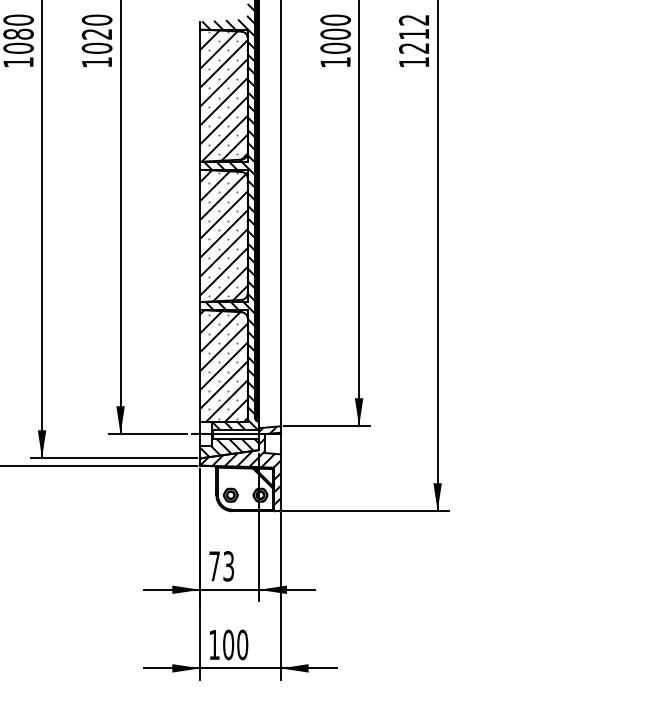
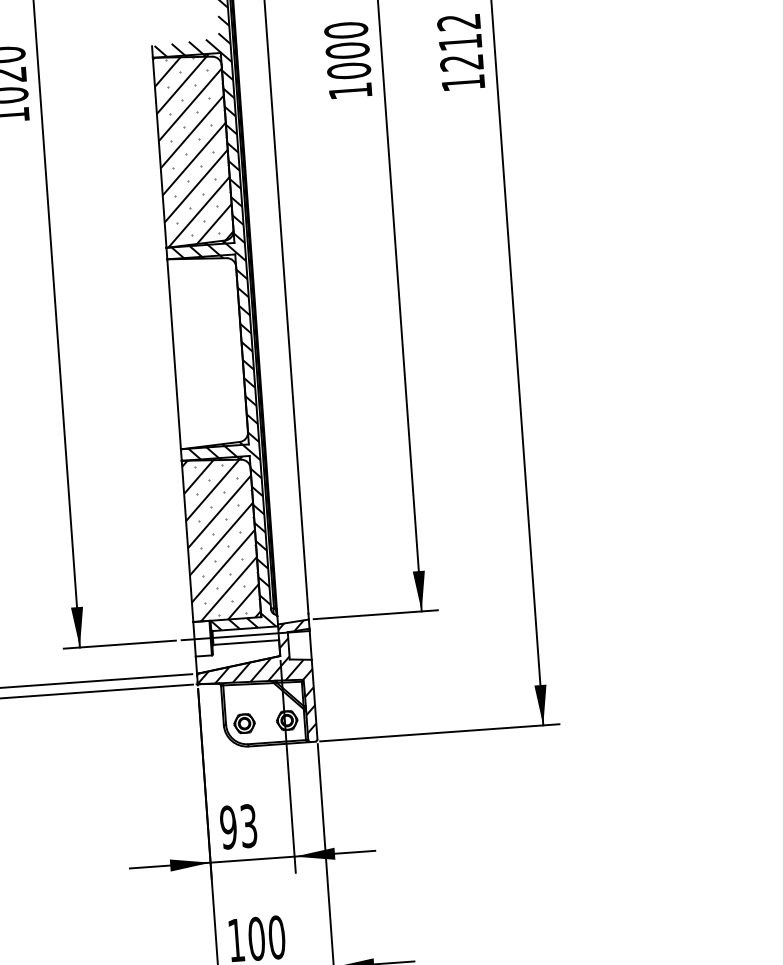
hatch: (223, 235) -> (207, 351), removed
hatch: (229, 448) -> (237, 656), removed
text: (214, 566) -> (228, 827), 73 -> 93

